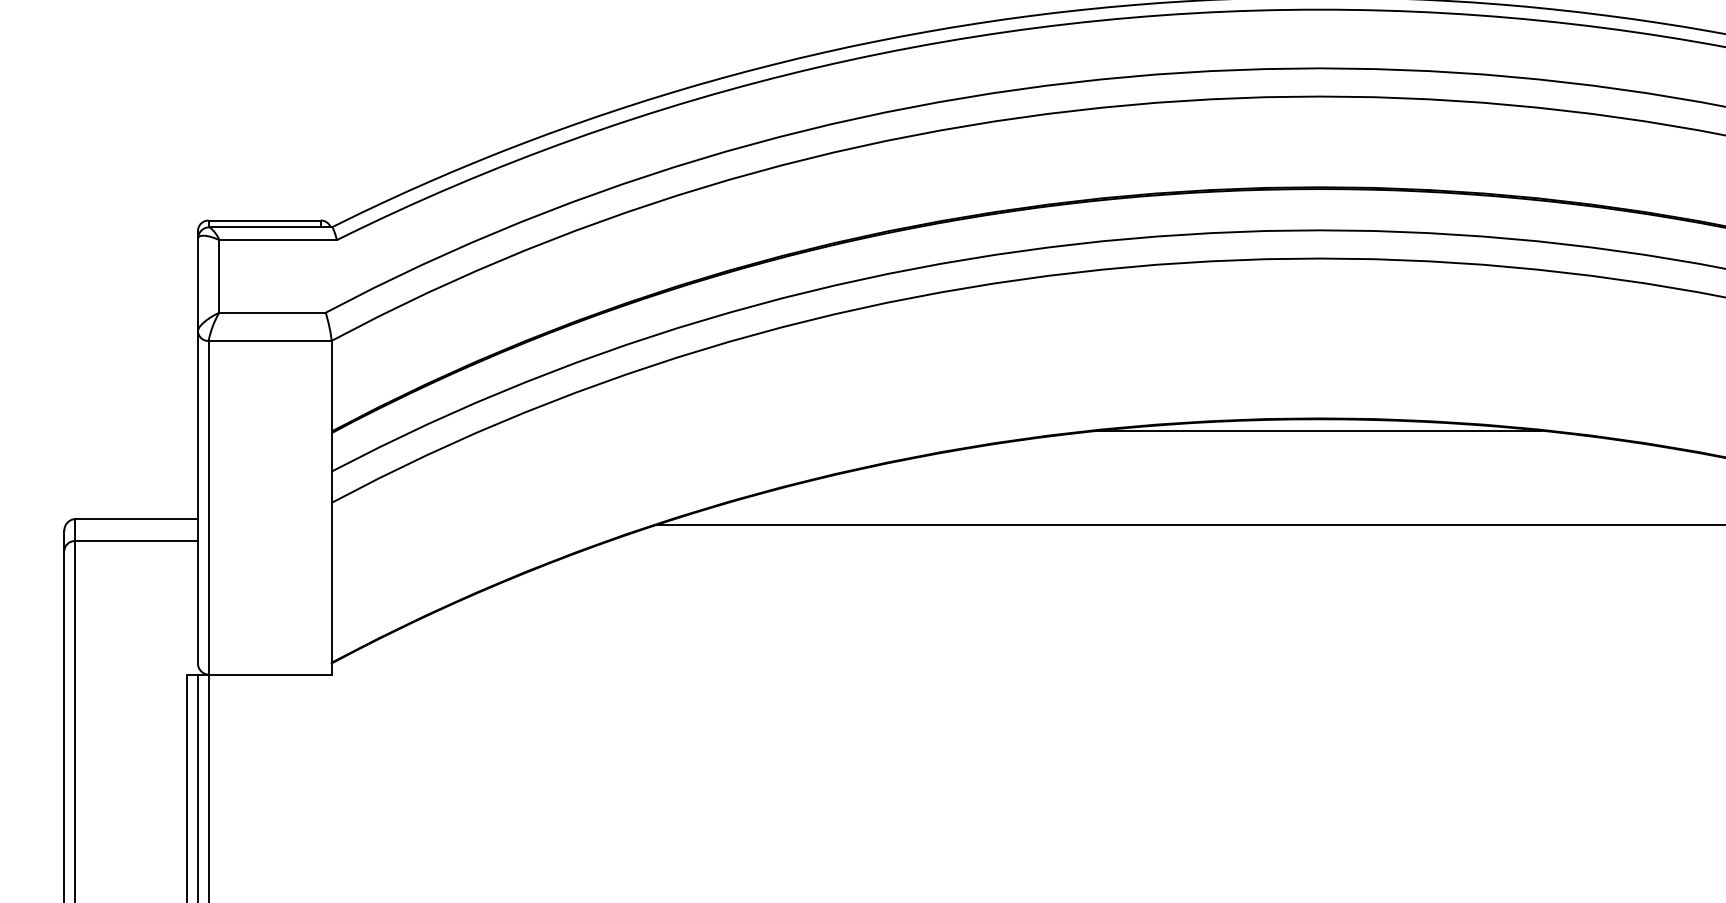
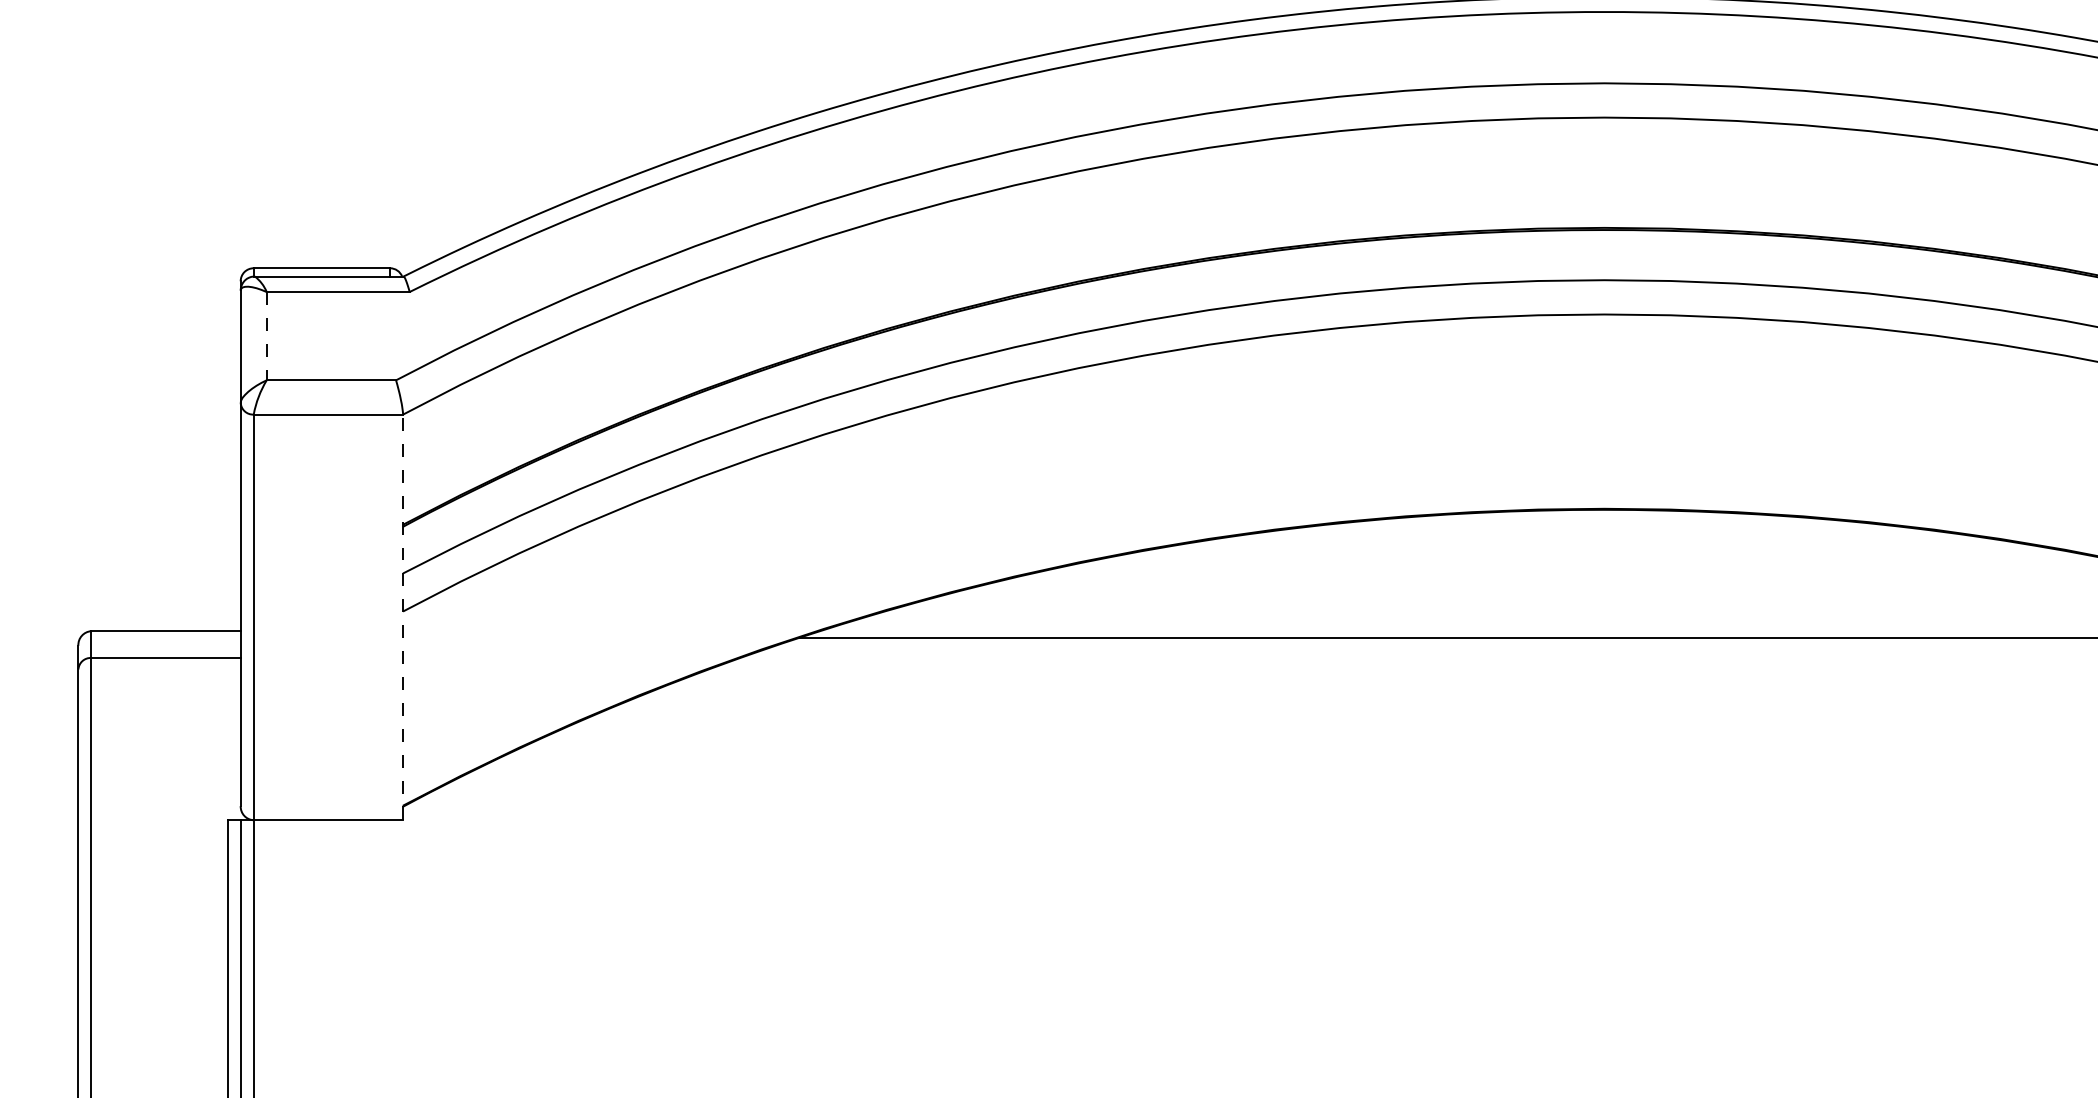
line: (219, 276) -> (266, 336), solid -> dashed
line: (1319, 430) -> (1603, 523), removed
line: (331, 507) -> (403, 617), solid -> dashed

